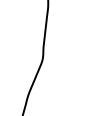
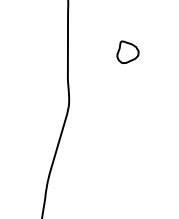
part: (73, 36) -> (126, 50), added

